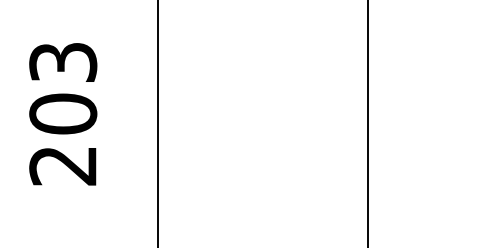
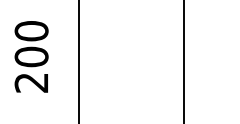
text: (62, 62) -> (31, 31), 203 -> 200

